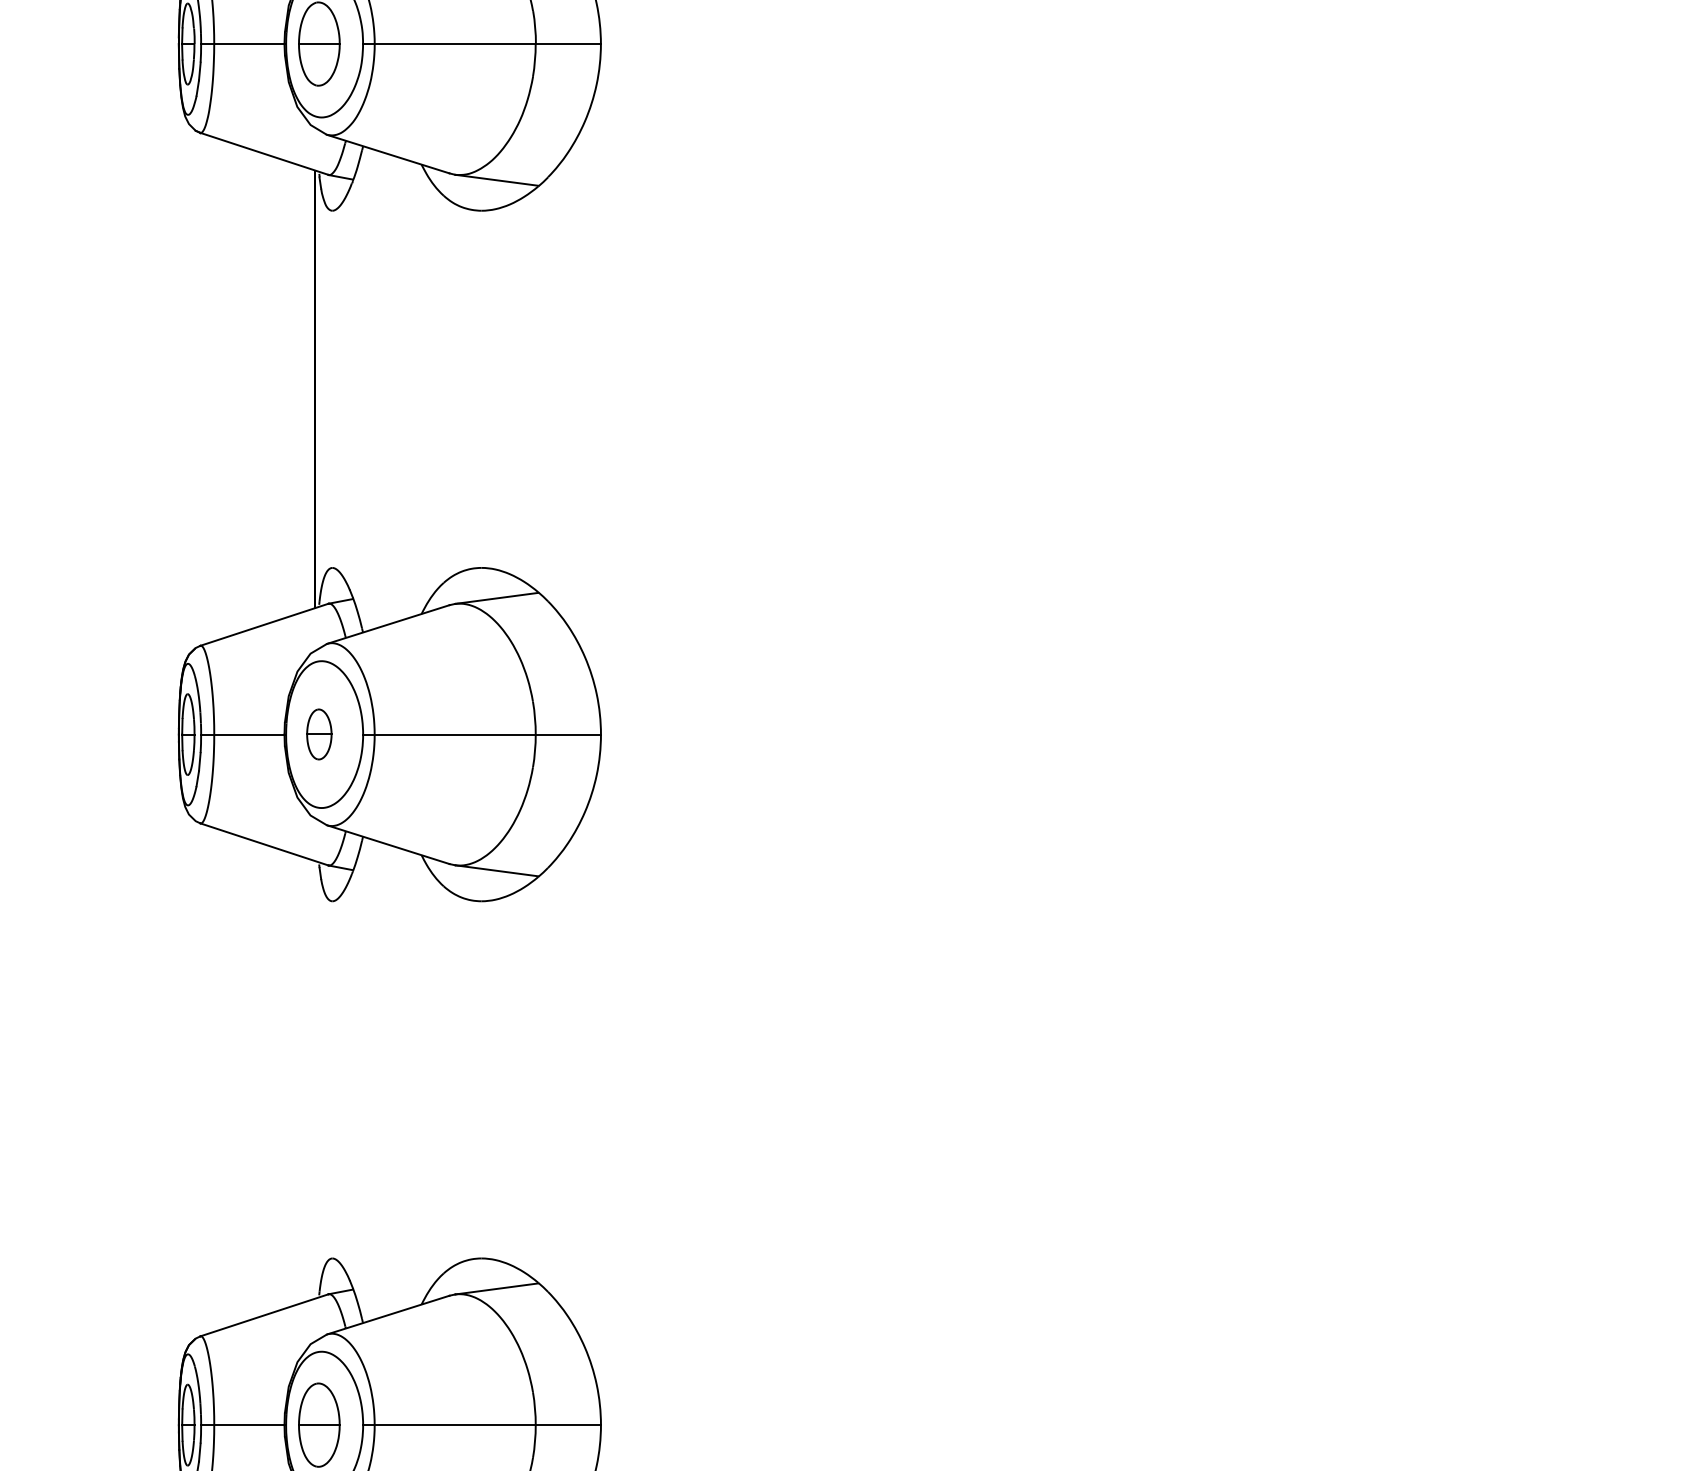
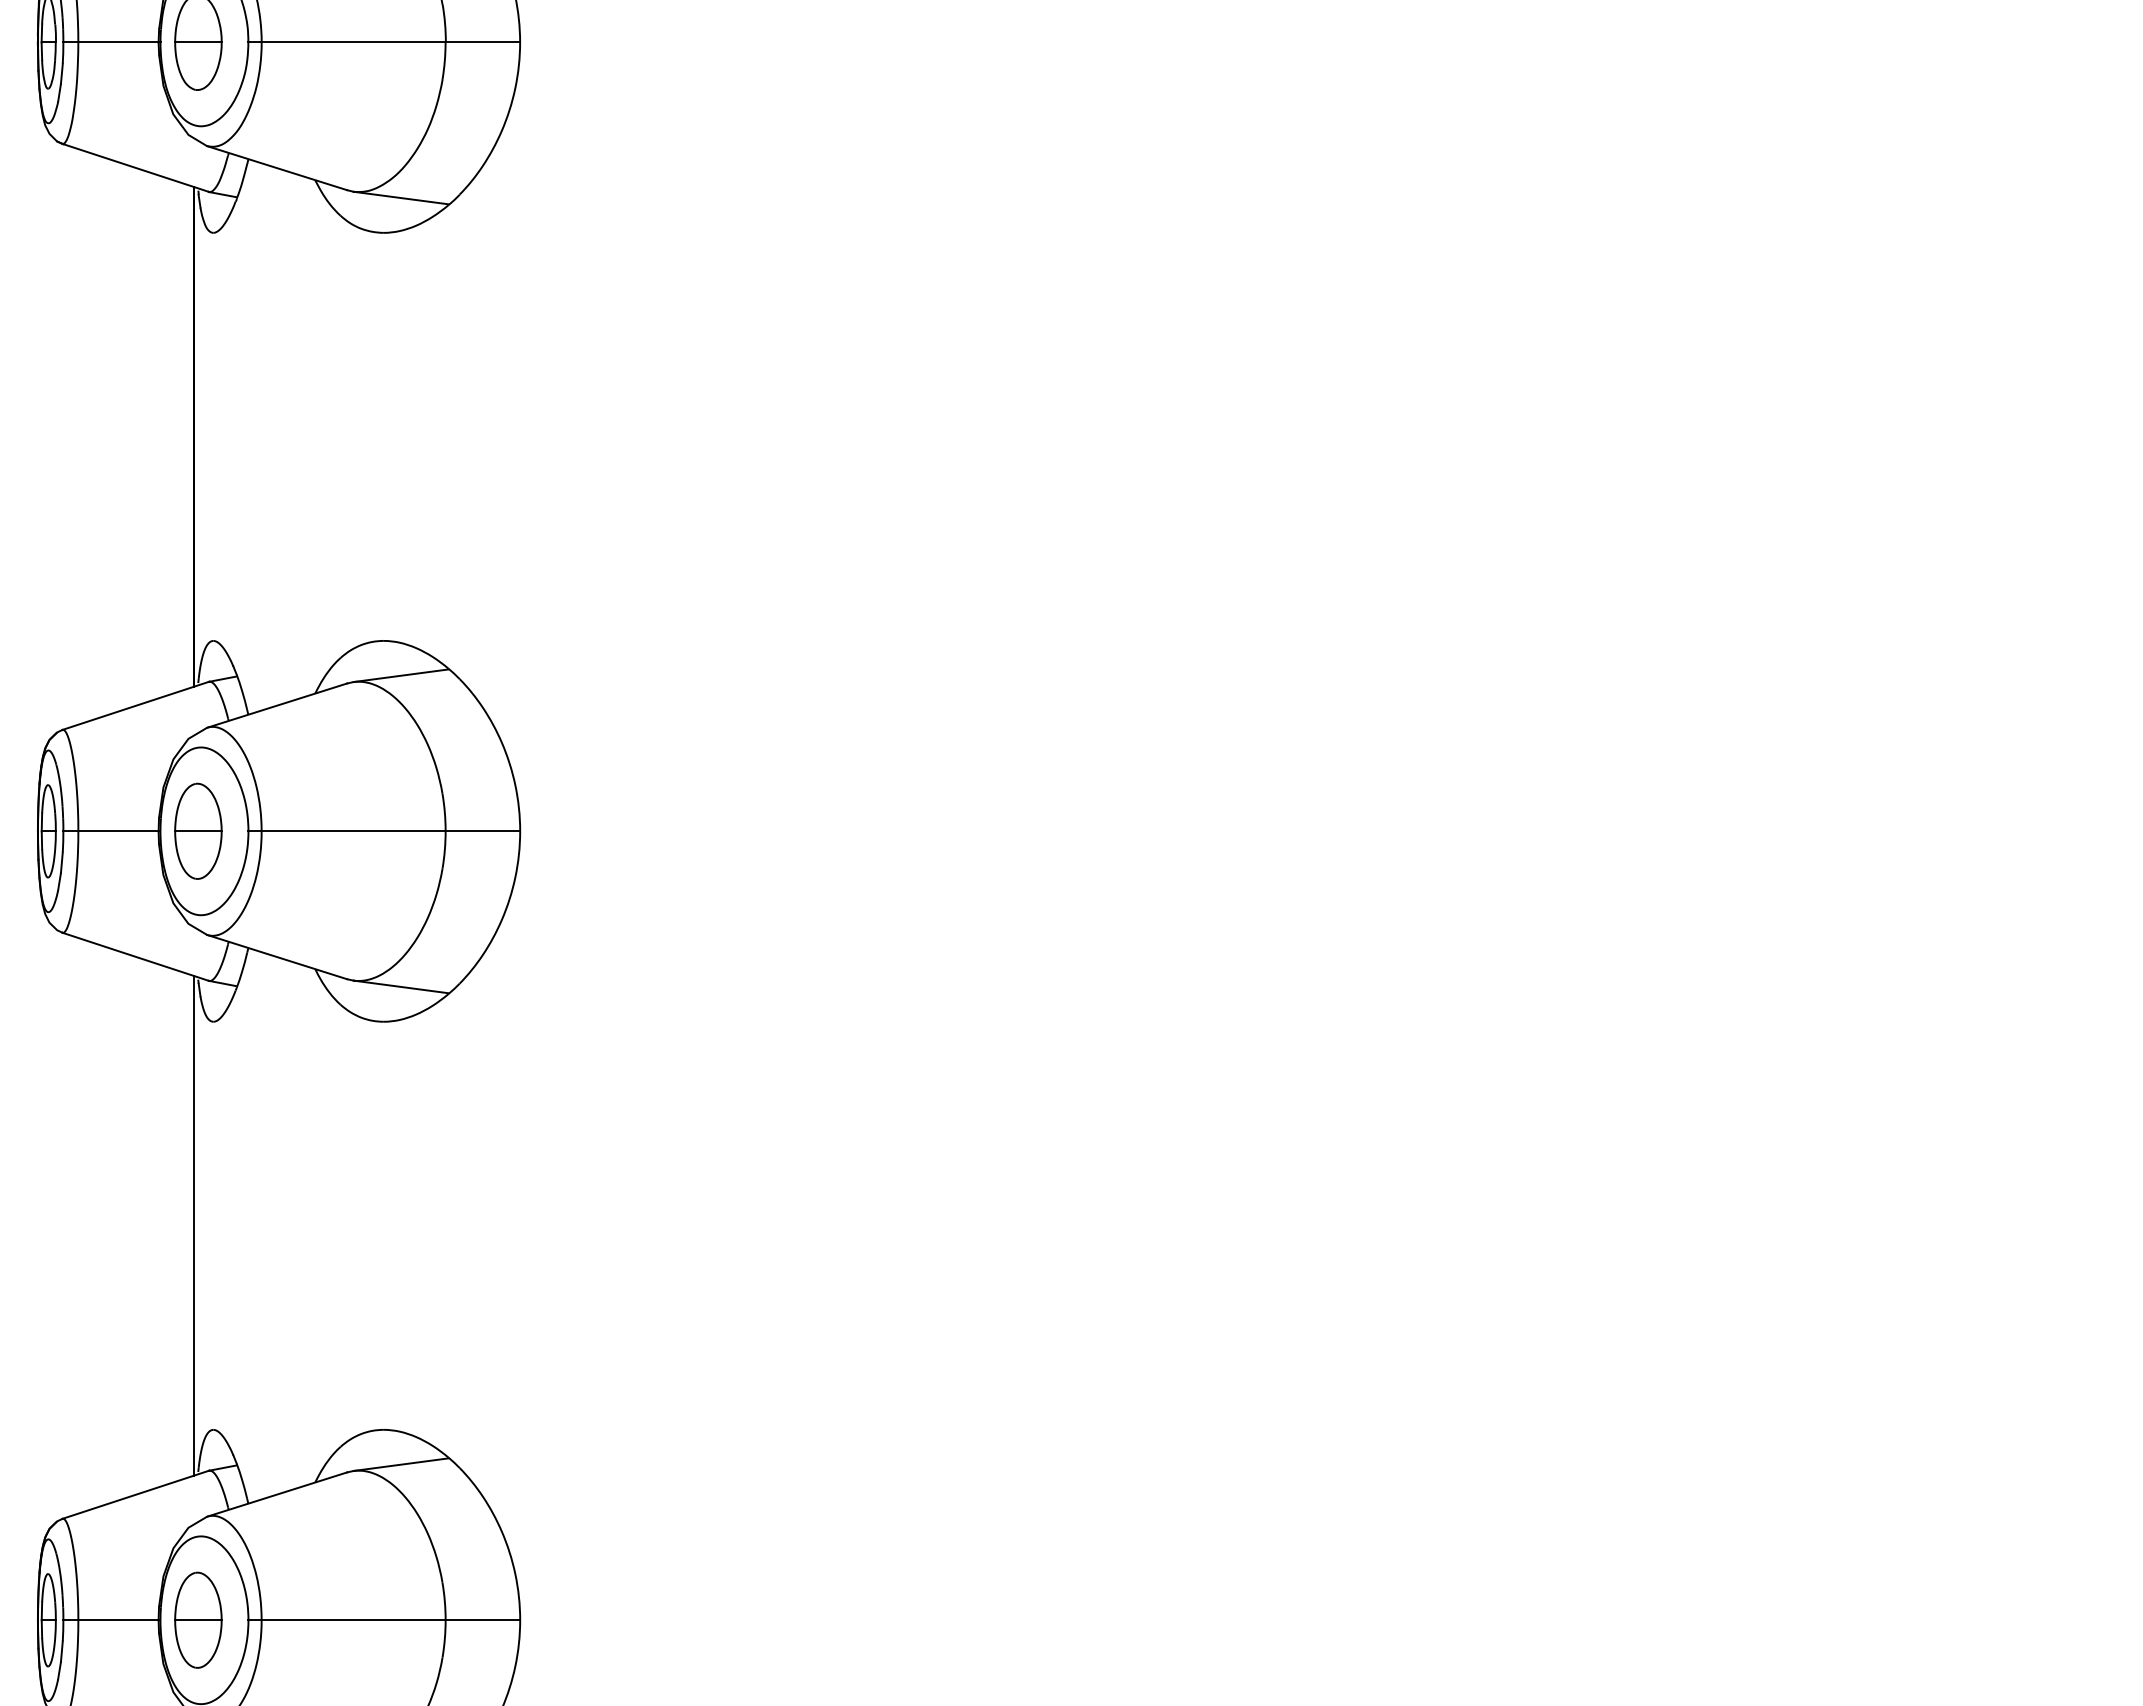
part: (319, 733) -> (198, 830), size x1.67
line: (315, 1079) -> (193, 1225), added

